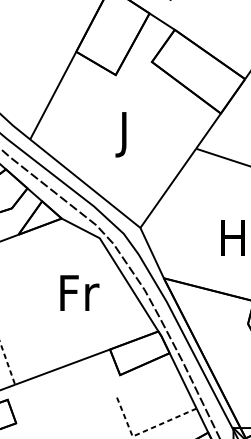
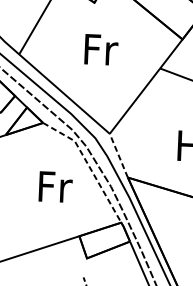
text: (125, 134) -> (100, 53), J -> Fr
line: (152, 253) -> (119, 156), solid -> dashed
line: (117, 266) -> (88, 165), solid -> dashed

